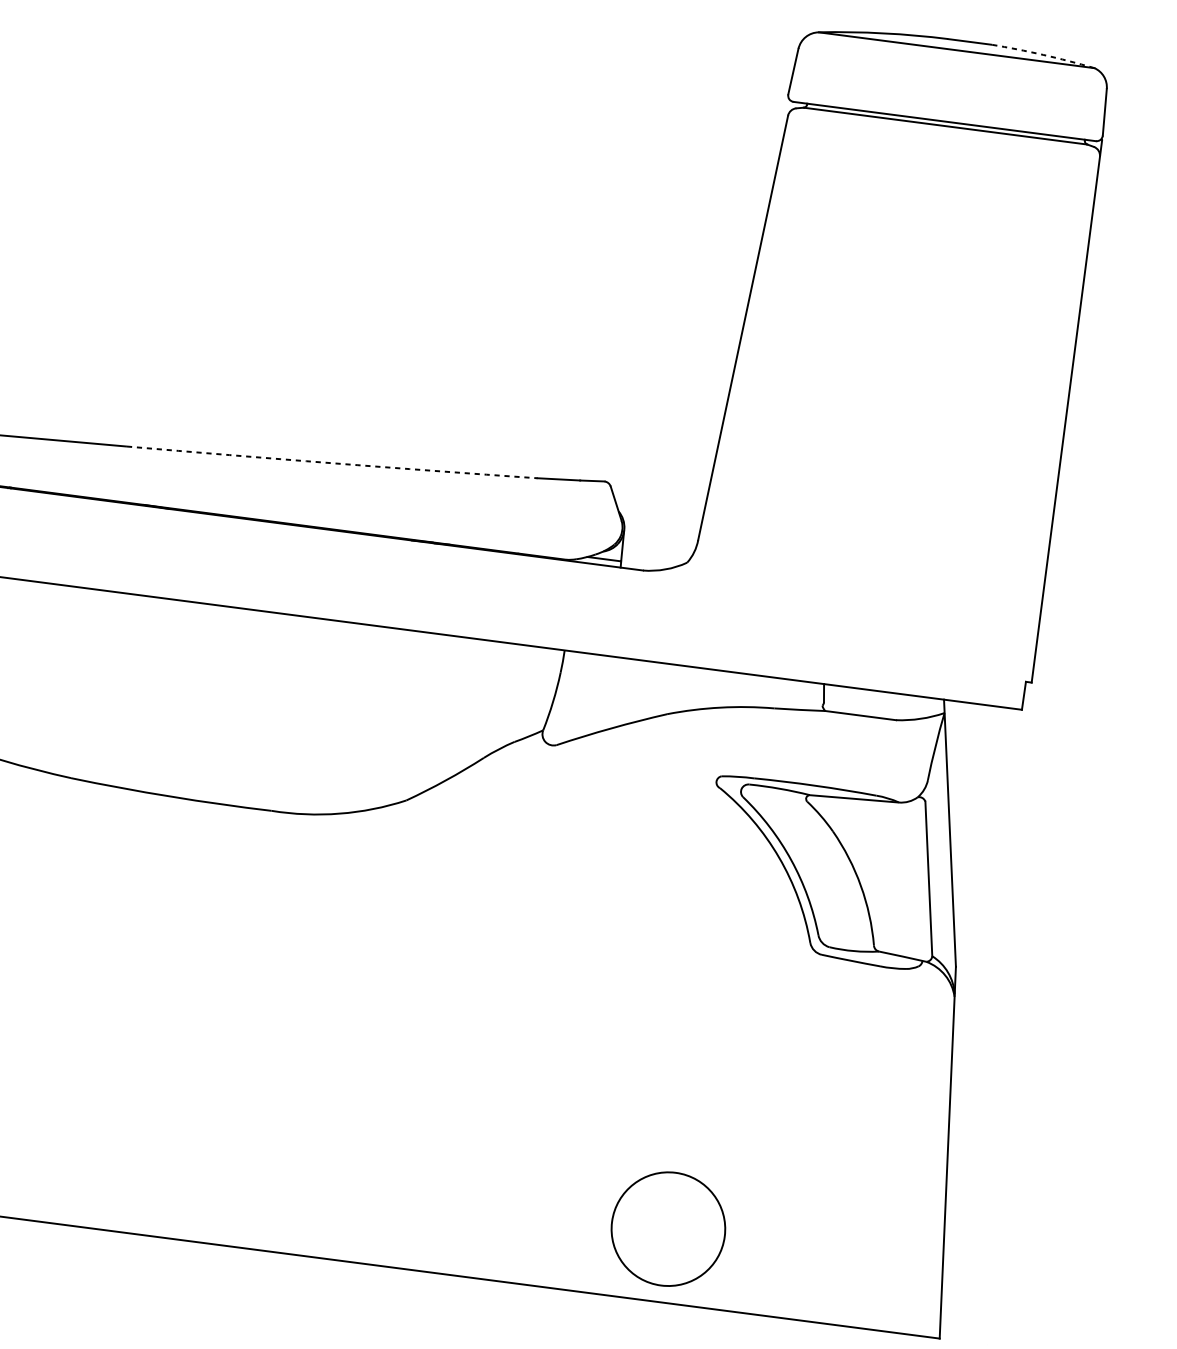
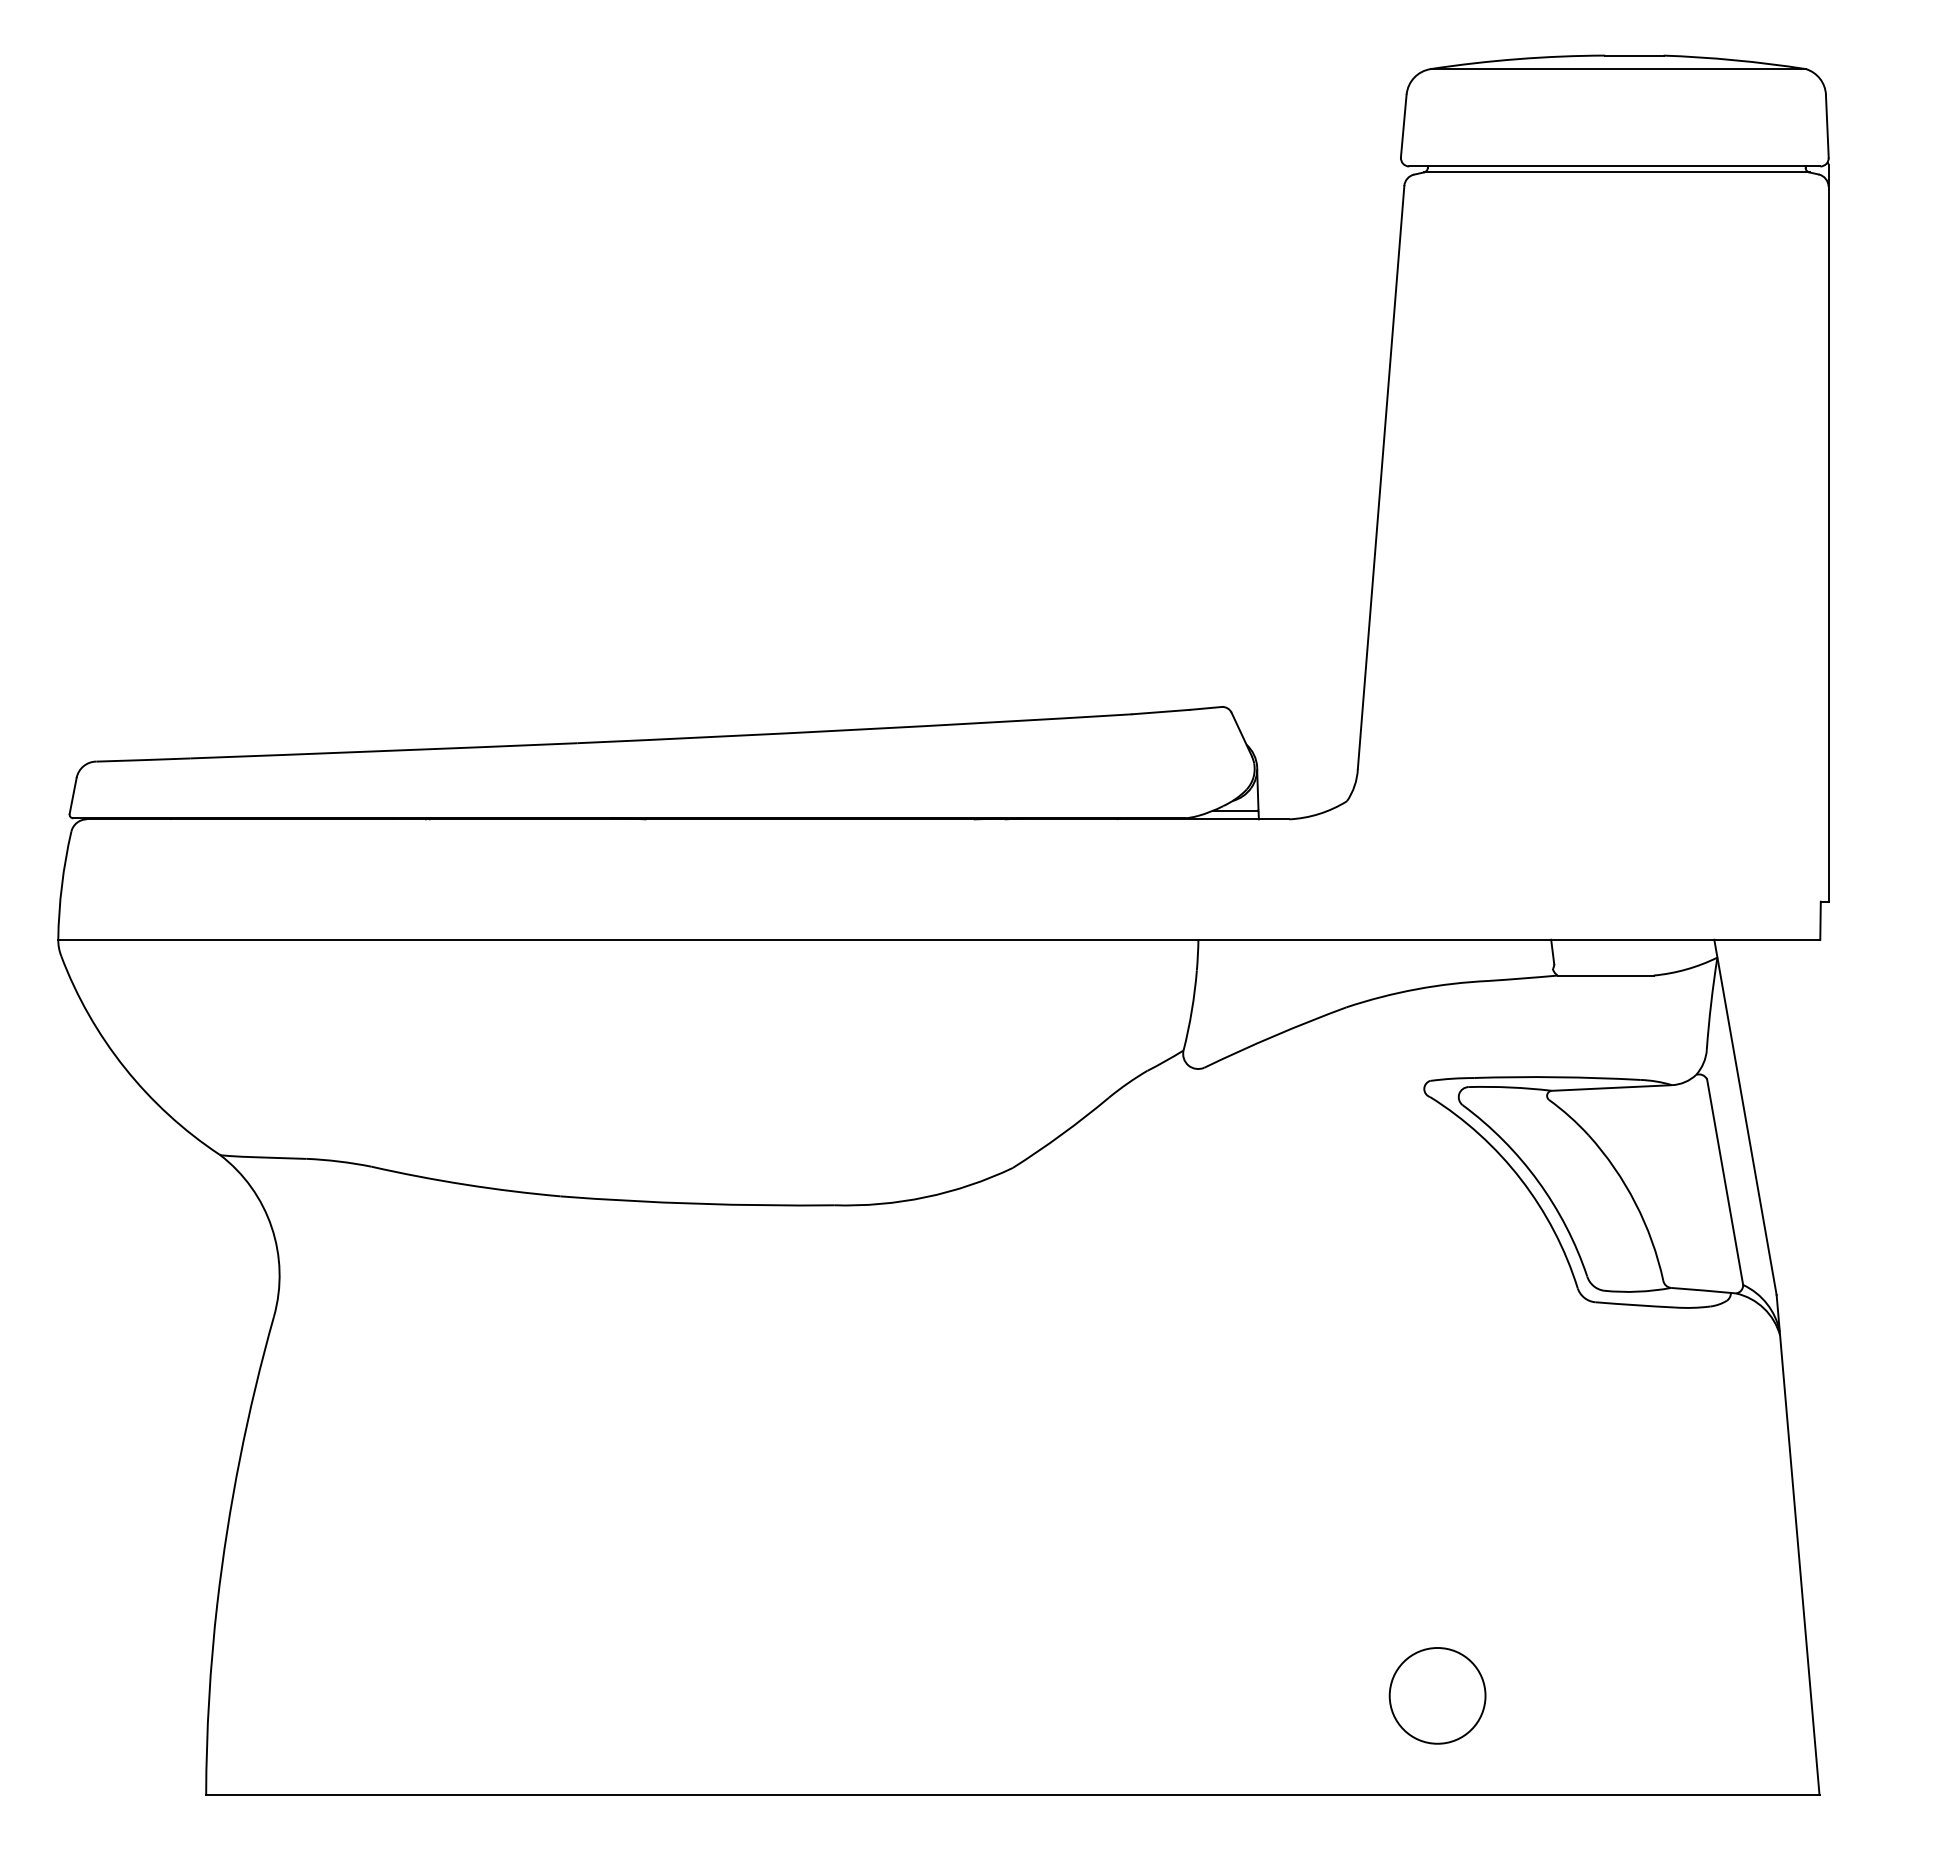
arc: (1042, 55) -> (1734, 60), dashed -> solid
arc: (332, 463) -> (855, 729), dashed -> solid
circle: (668, 1228) -> (1437, 1695), size x0.62

